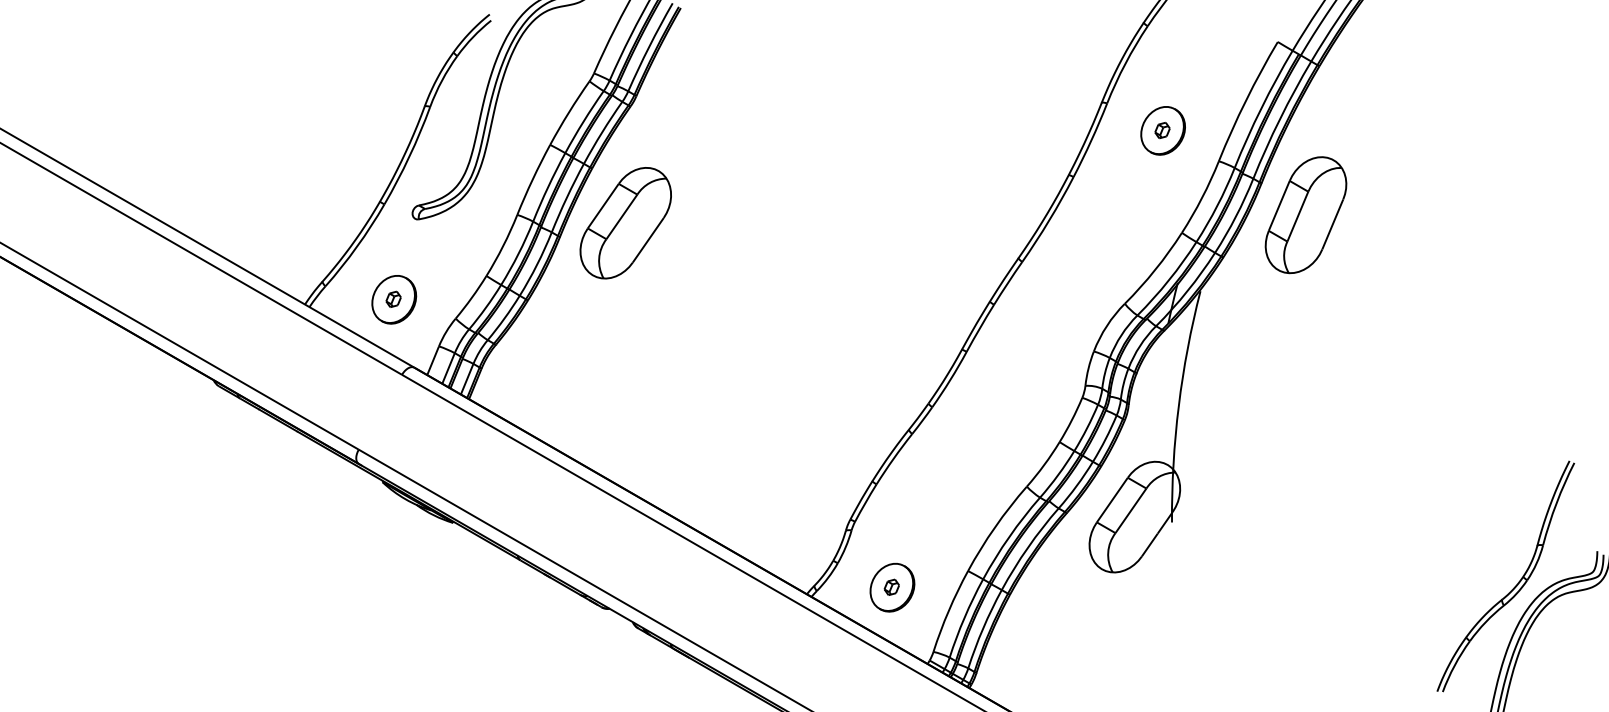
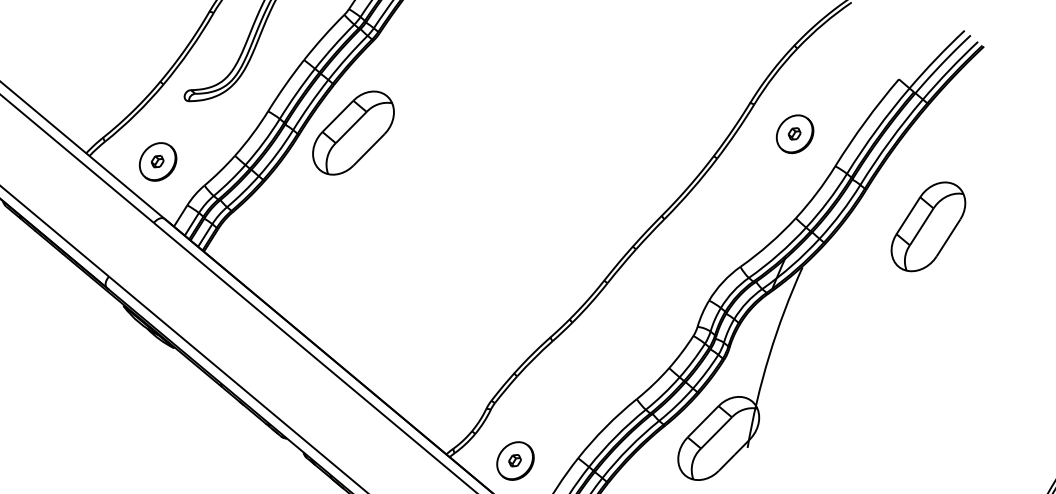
part: (1305, 215) -> (927, 227), moved

